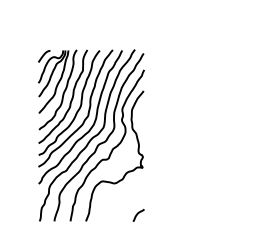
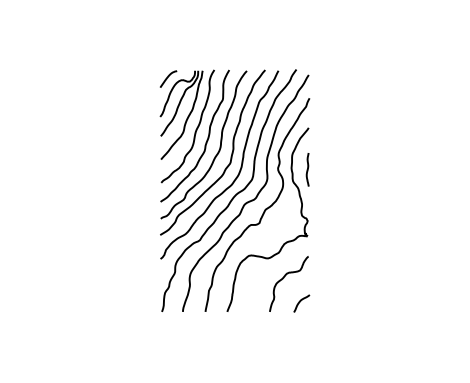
curve: (142, 120) -> (307, 169), added
curve: (126, 197) -> (284, 278), added

